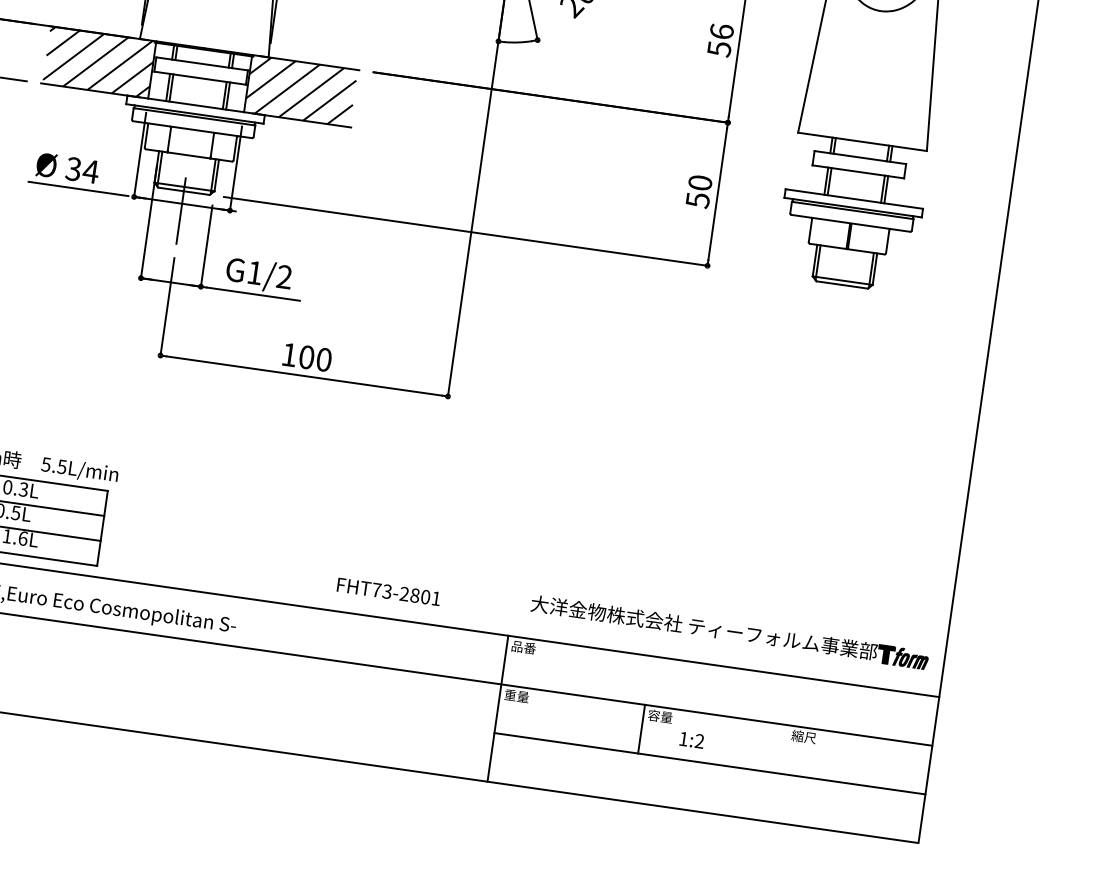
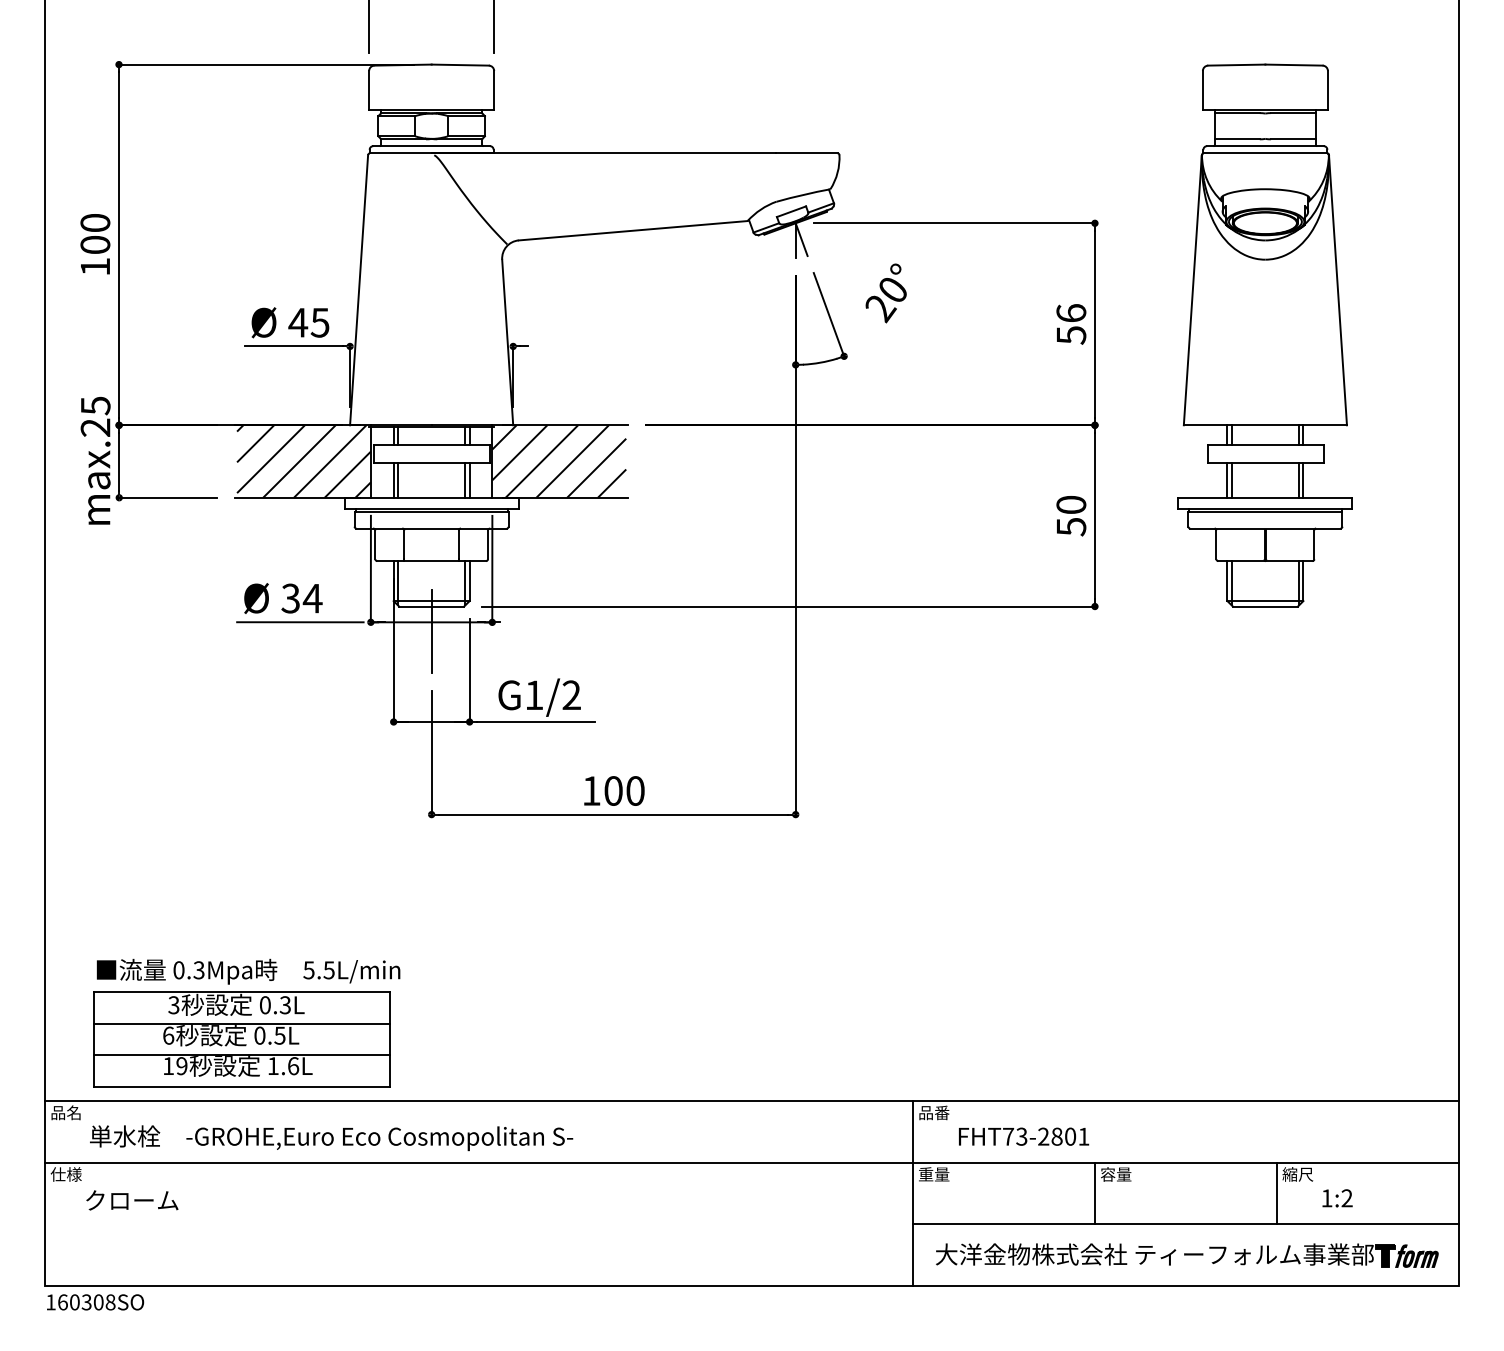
text: (389, 591) -> (1024, 1136), moved
part: (729, 632) -> (1187, 1255), moved
text: (692, 740) -> (1337, 1198), moved
line: (784, 749) -> (1276, 1193), added

